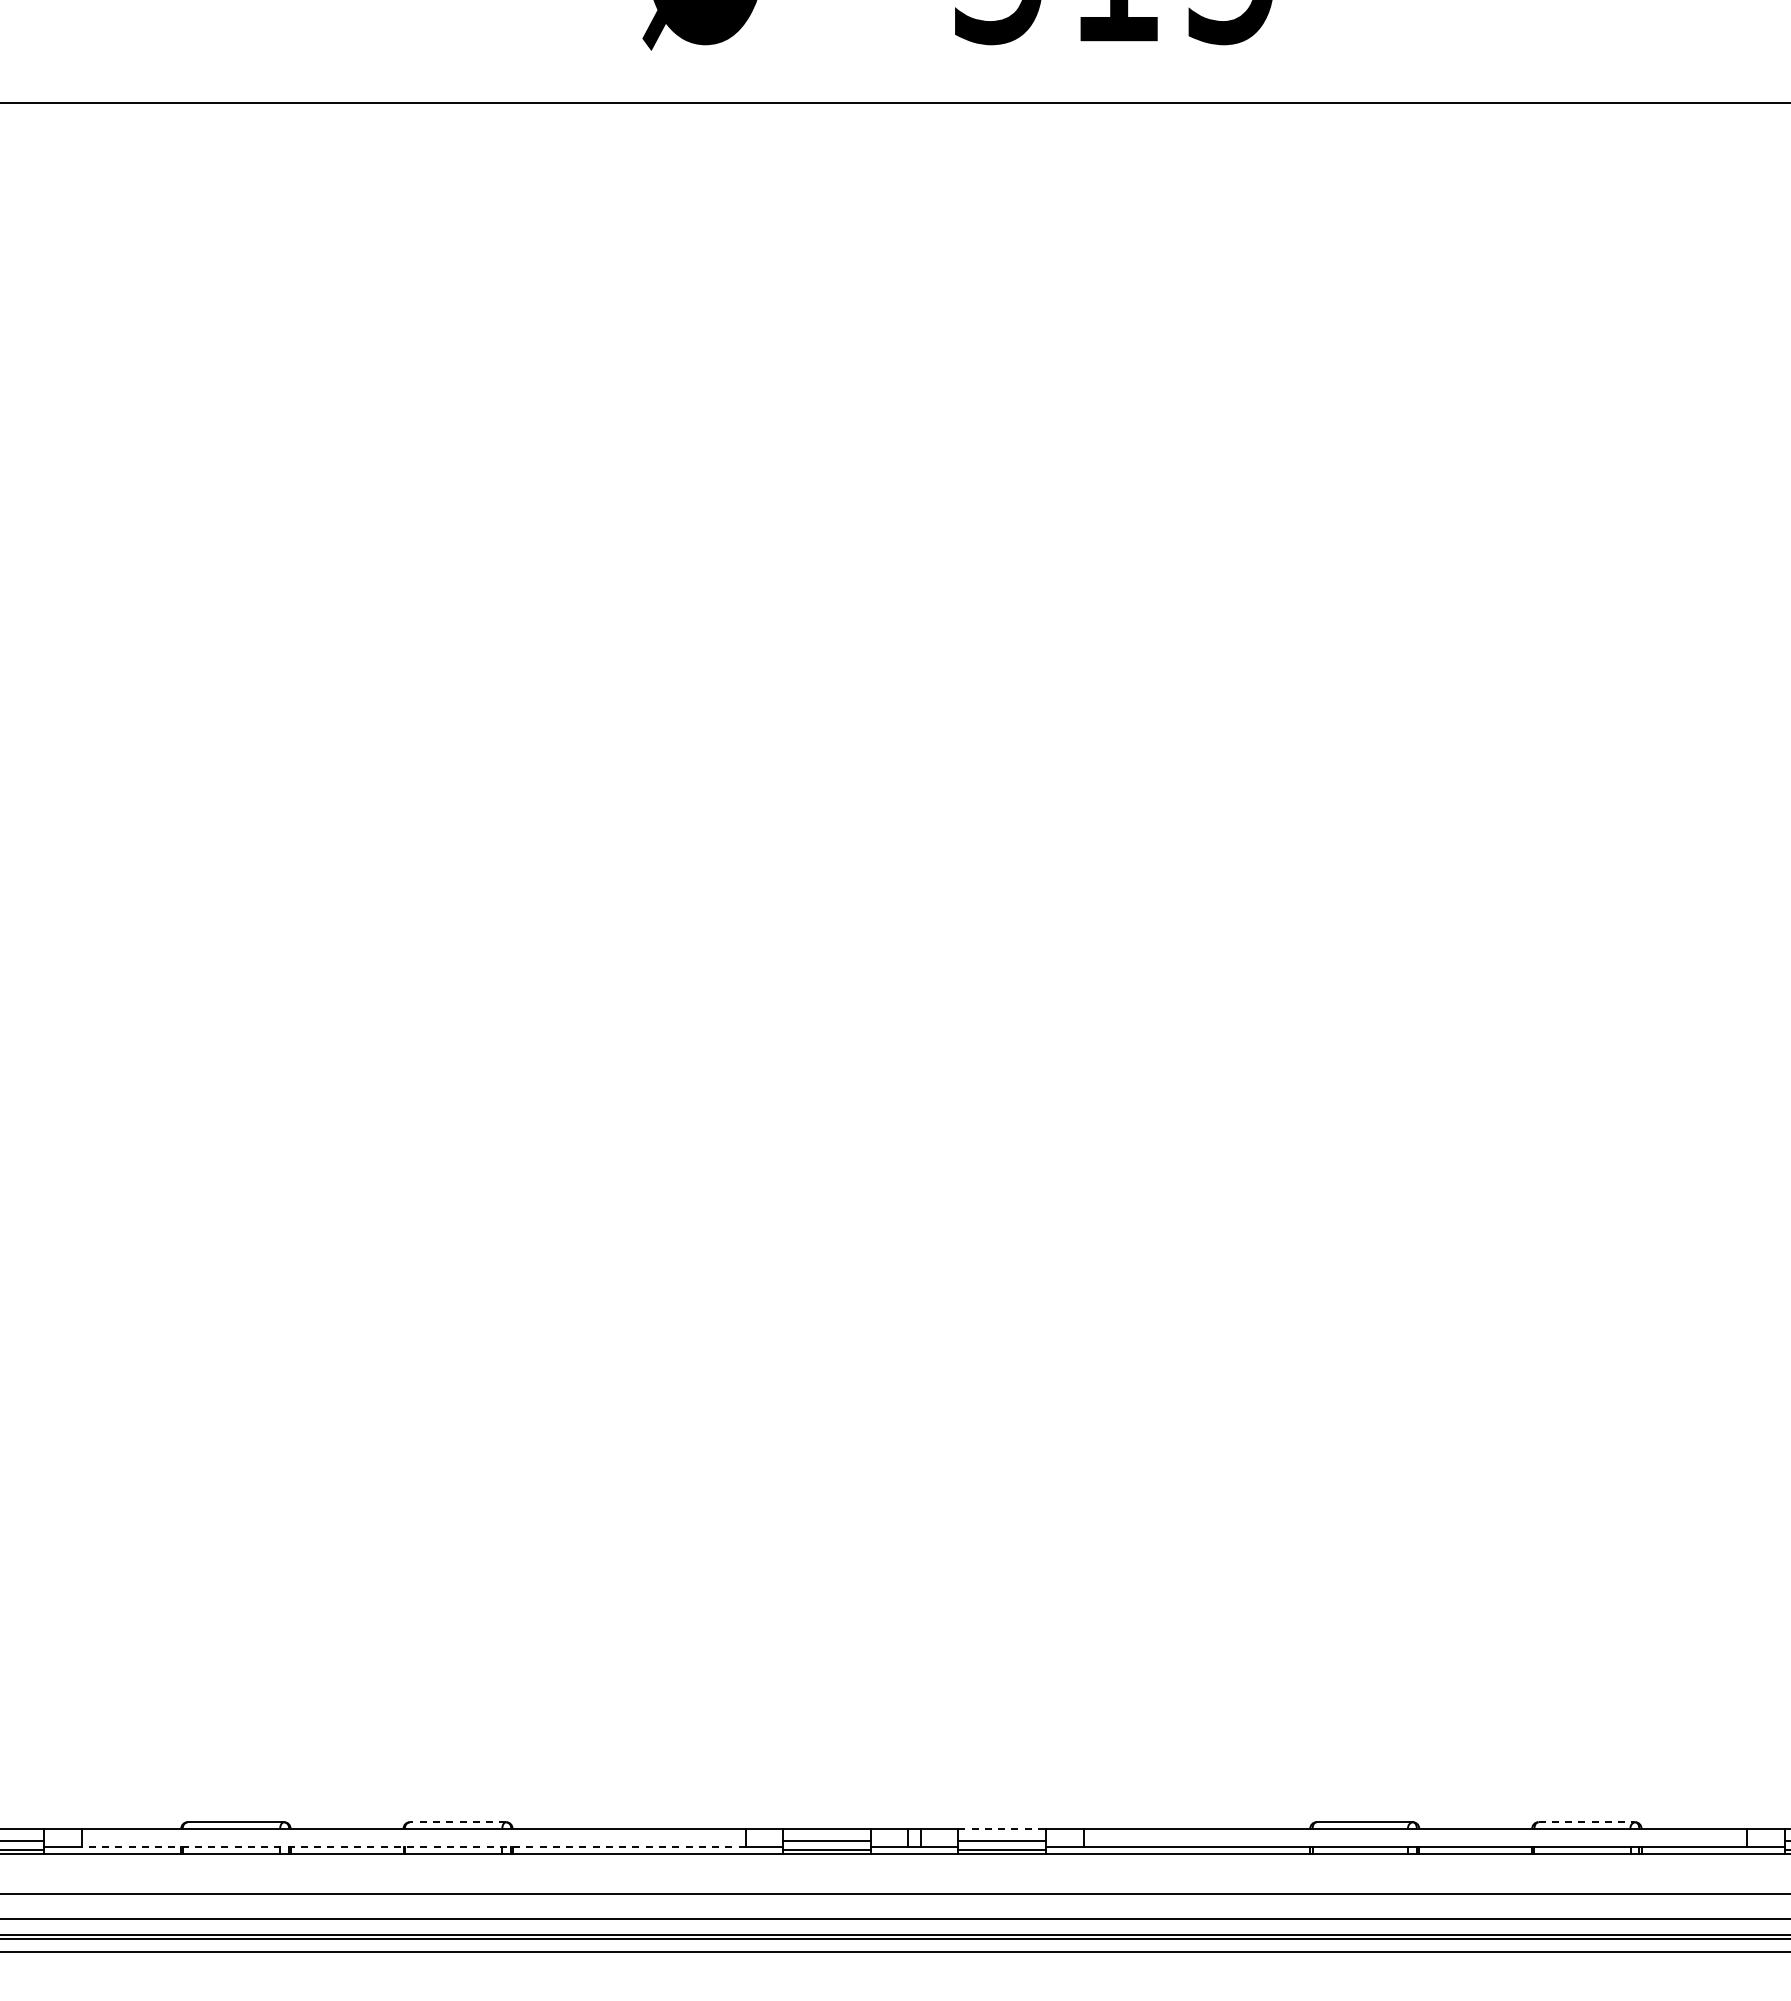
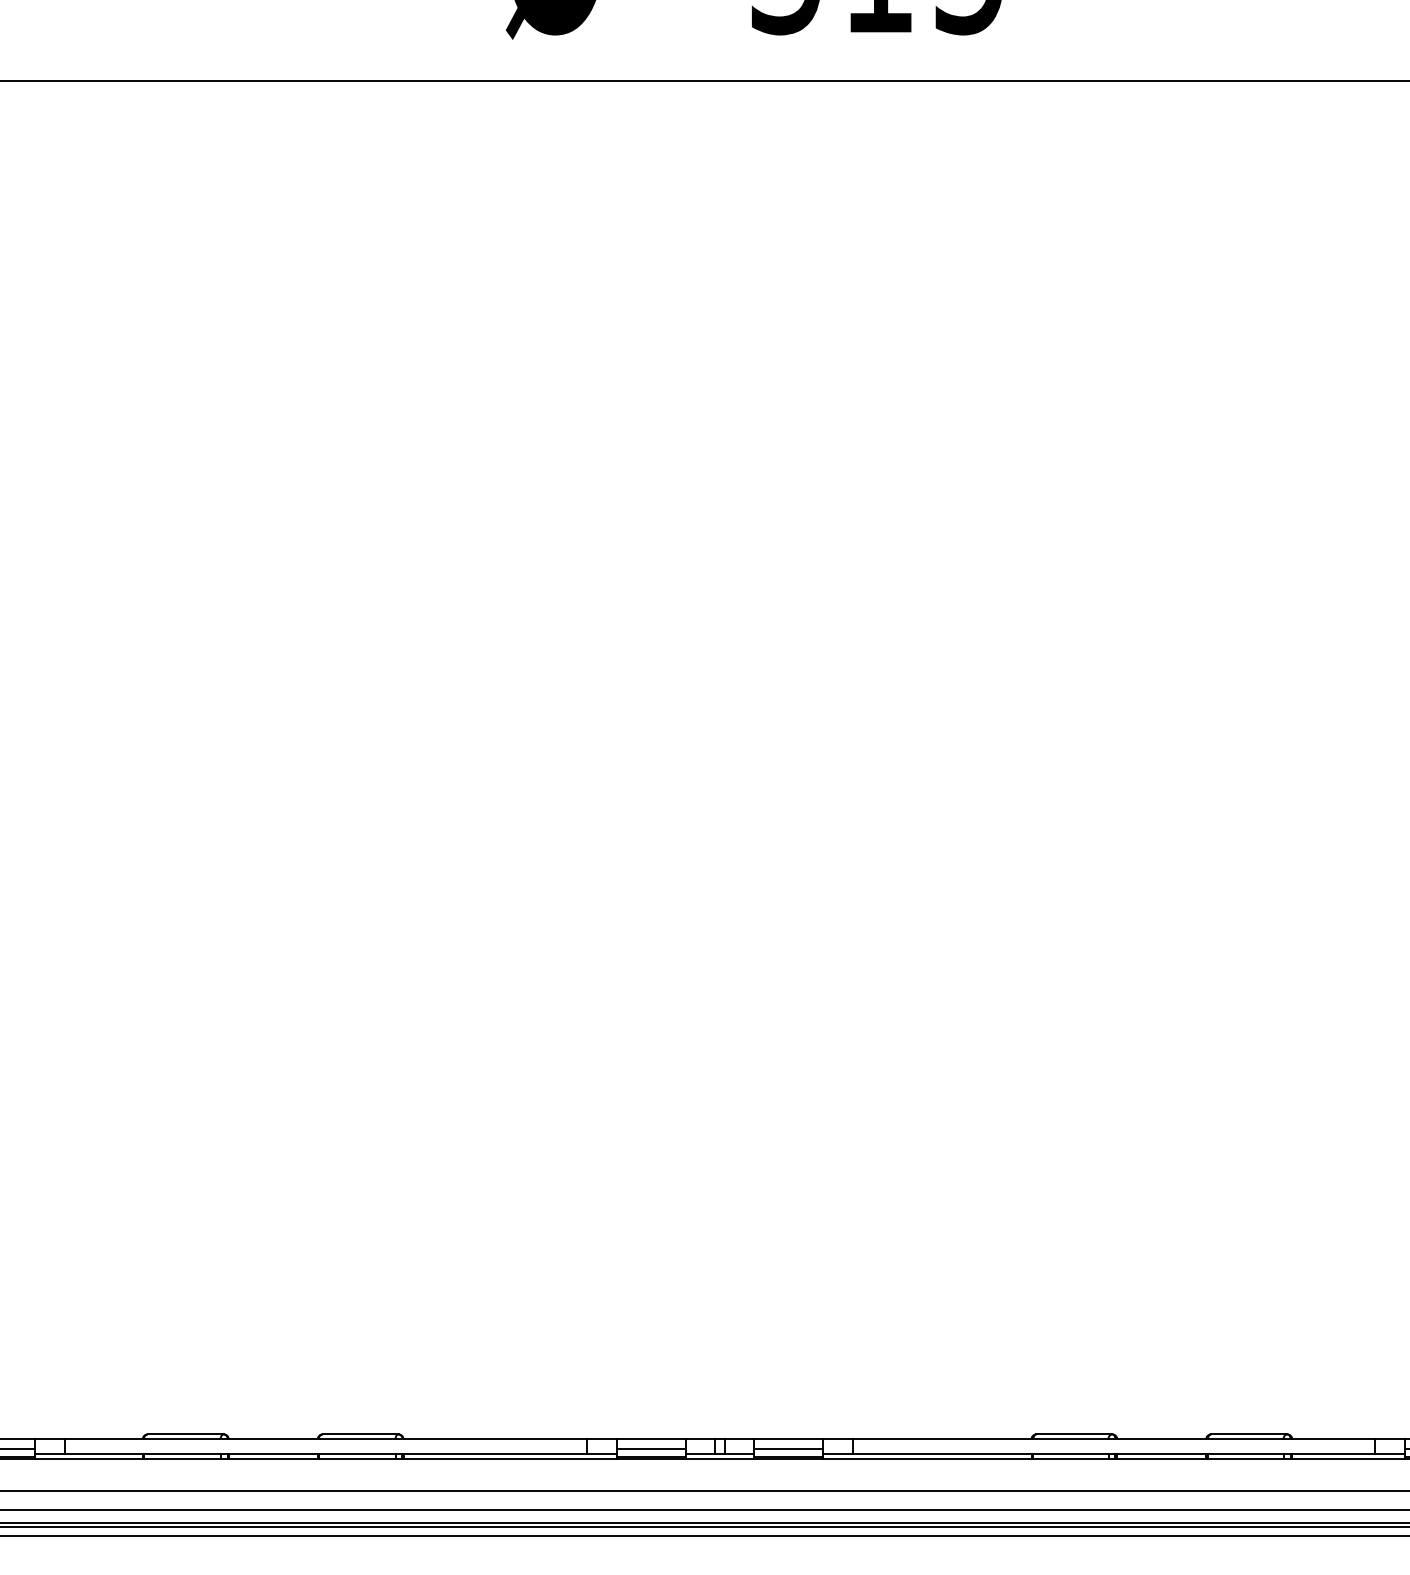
line: (457, 1822) -> (360, 1434), dashed -> solid
line: (1587, 1822) -> (1249, 1434), dashed -> solid
line: (1002, 1828) -> (789, 1439), dashed -> solid
line: (413, 1847) -> (325, 1454), dashed -> solid

